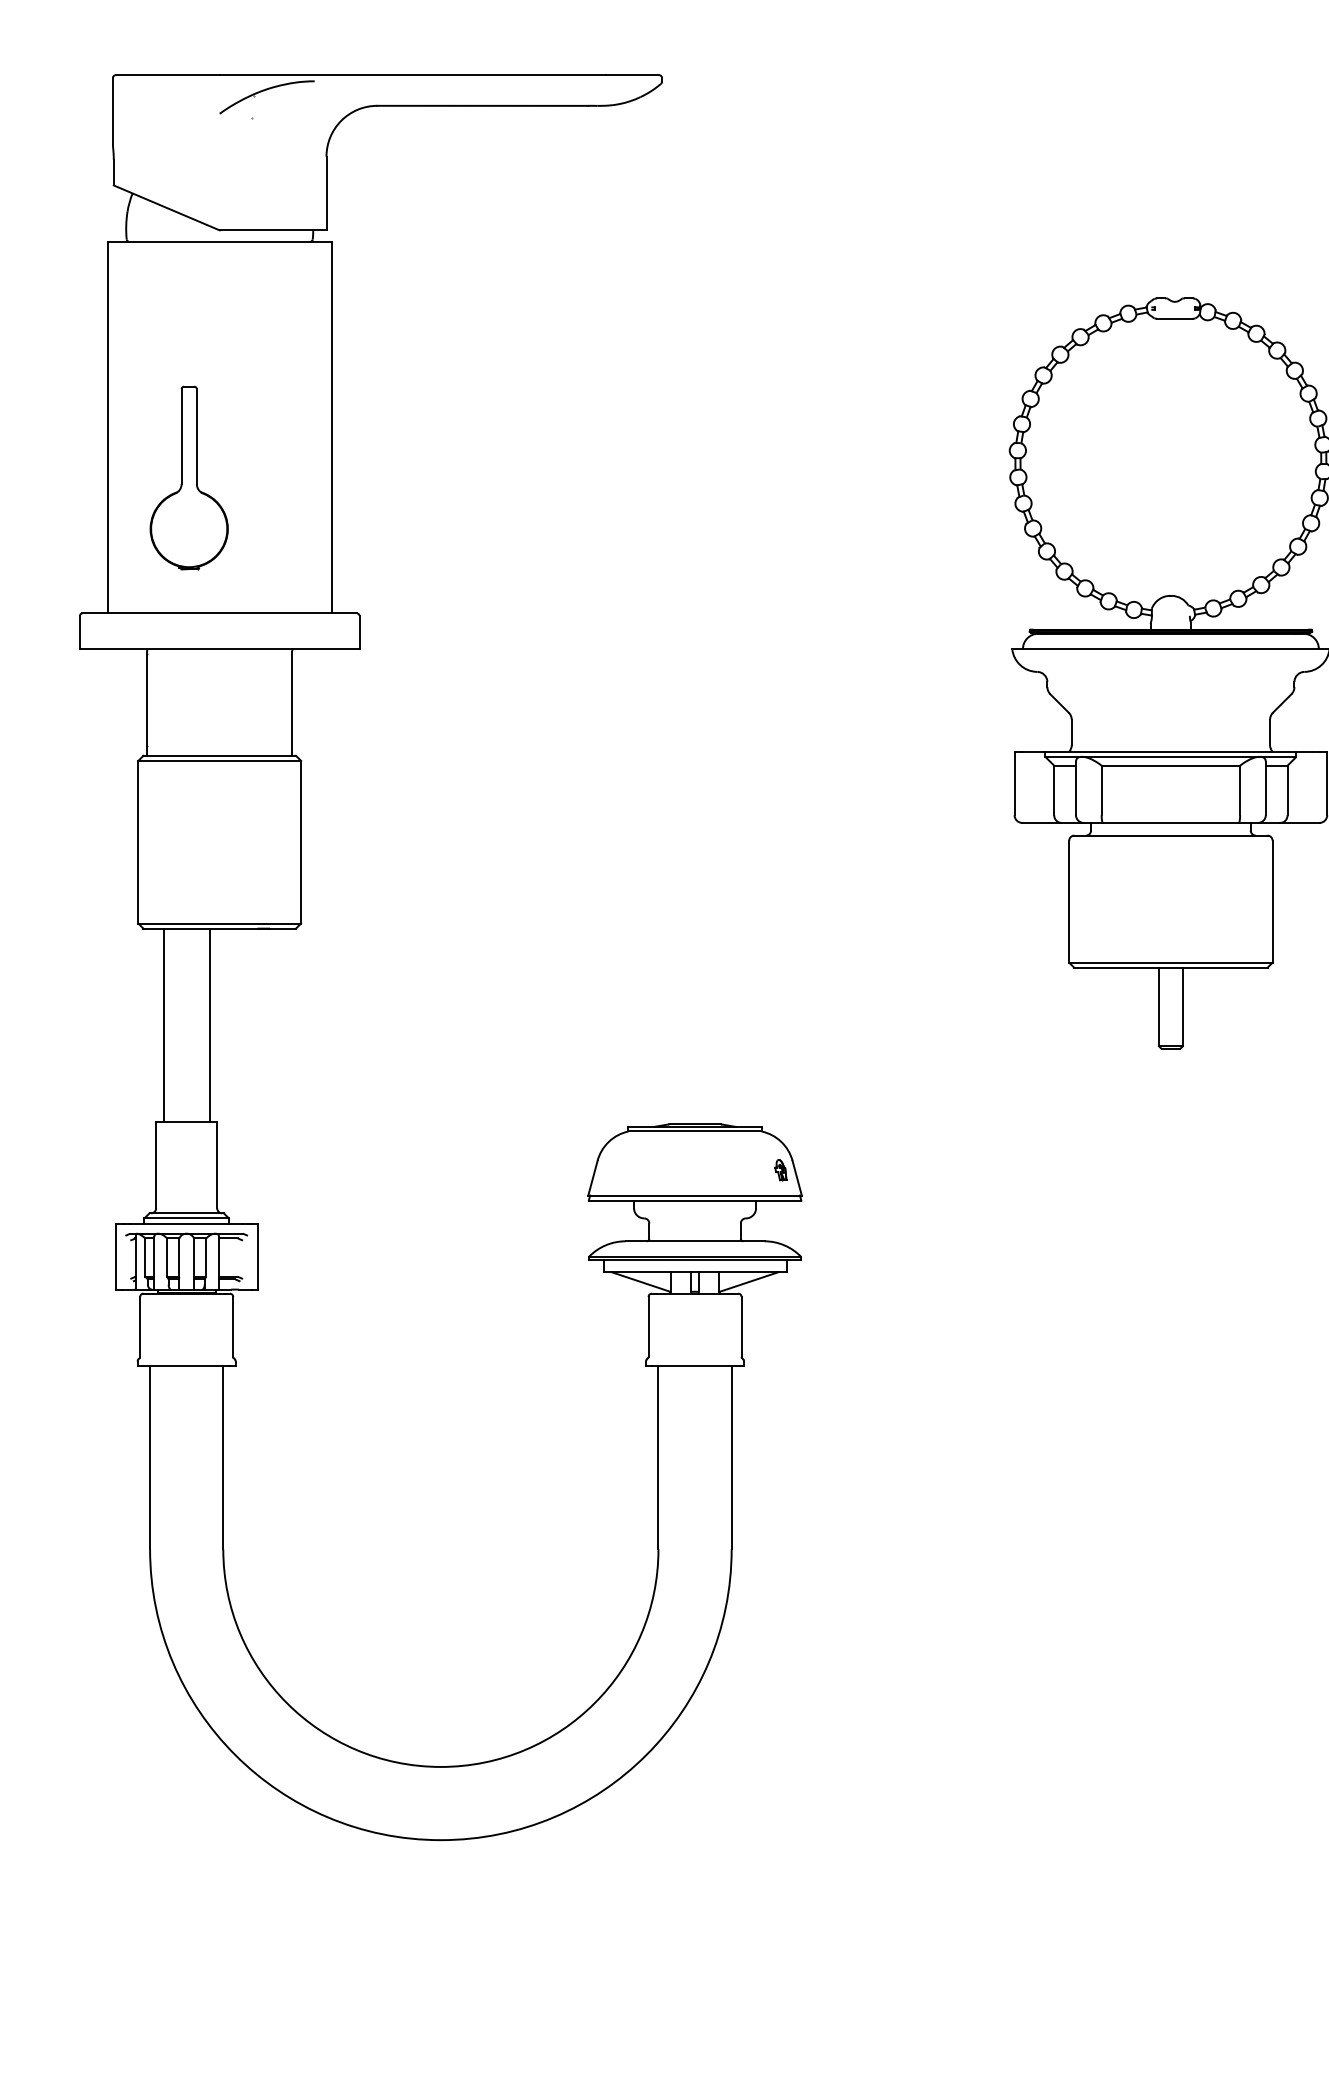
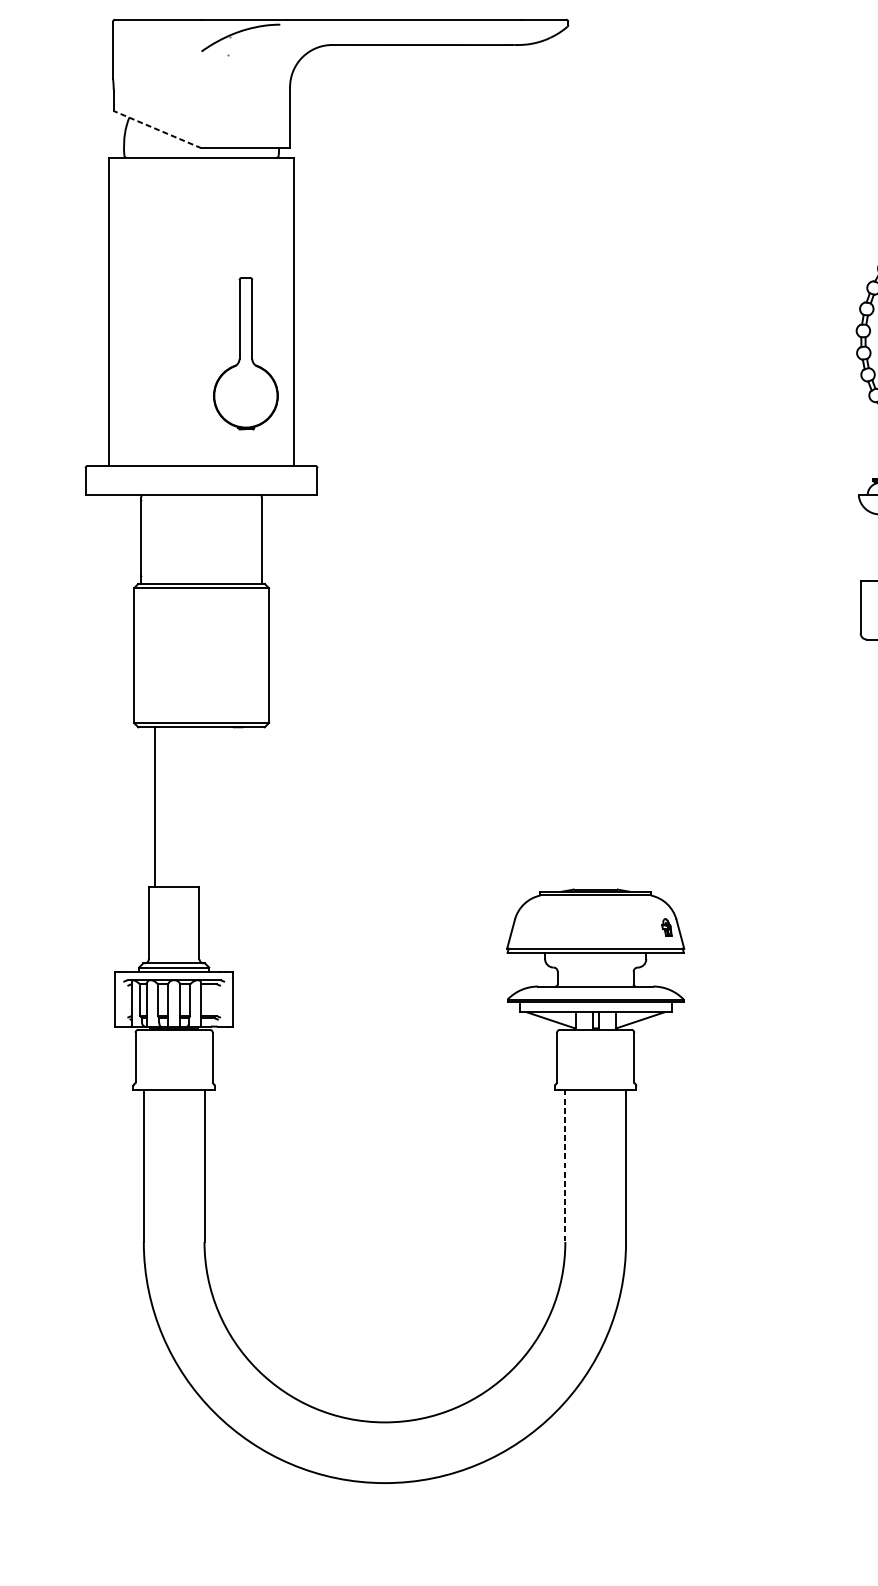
line: (166, 207) -> (157, 129), solid -> dashed
part: (188, 477) -> (245, 353), moved
line: (209, 1024) -> (193, 806), removed
line: (658, 1457) -> (565, 1165), solid -> dashed

